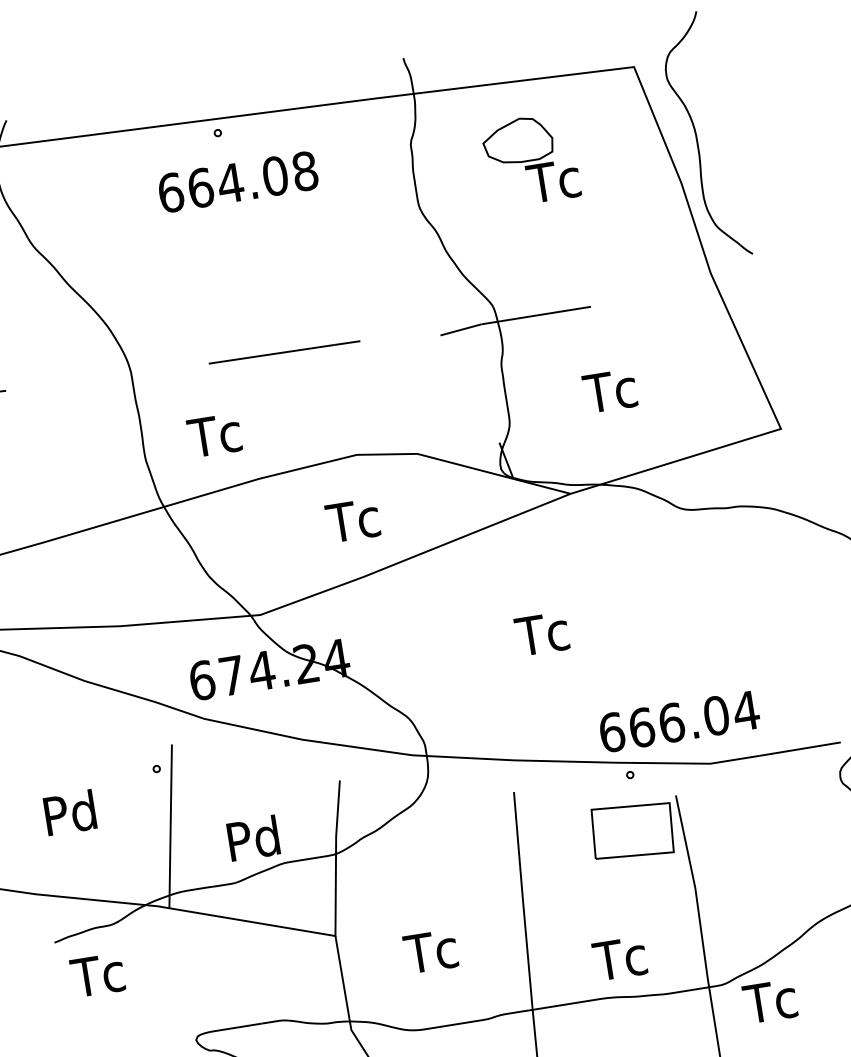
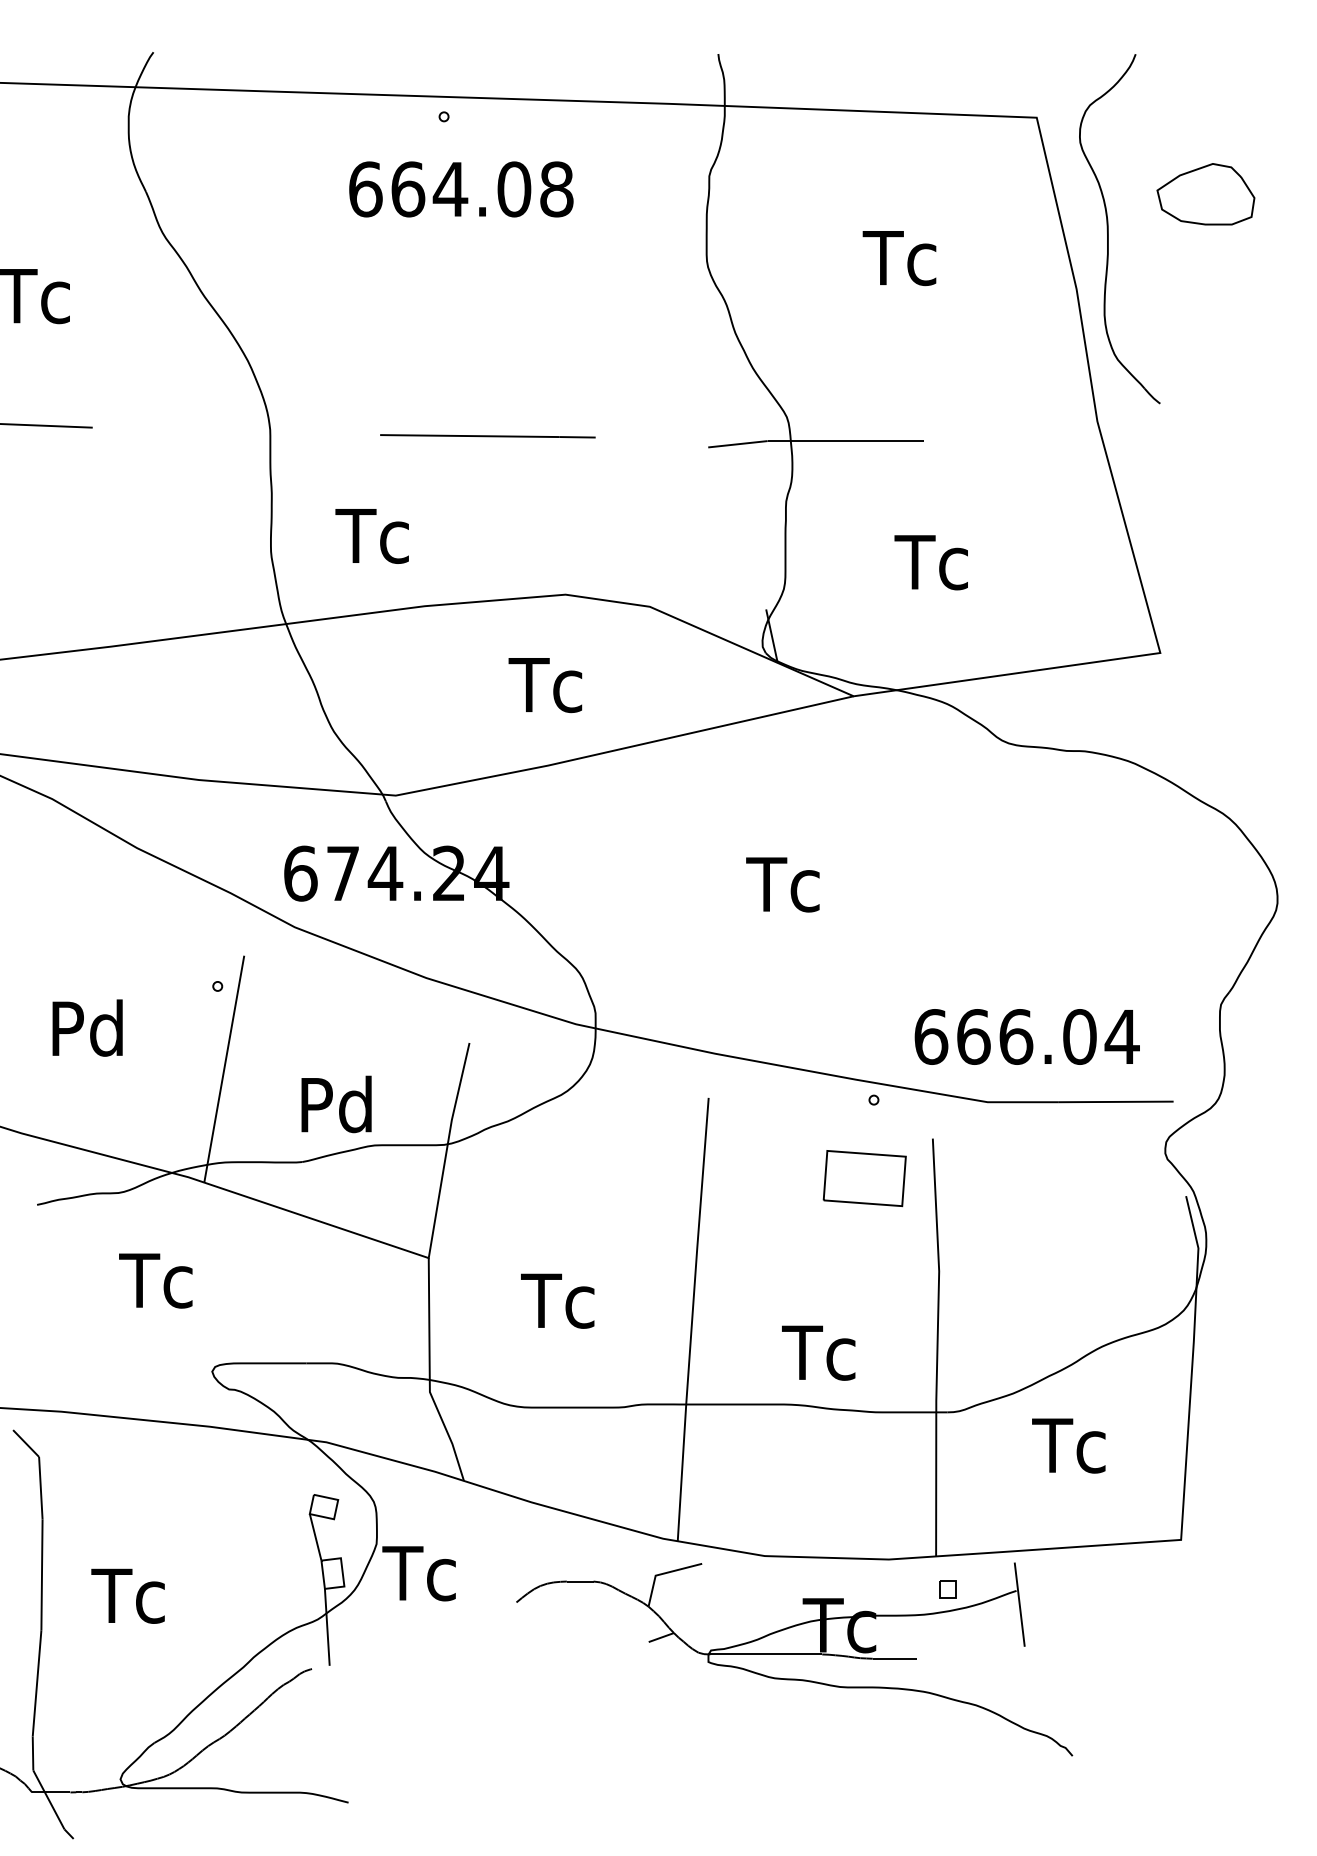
part: (517, 140) -> (1205, 194), moved
text: (678, 721) -> (1026, 1036), moved
part: (632, 831) -> (864, 1178), size x0.71
text: (97, 975) -> (155, 1280), moved
text: (769, 1001) -> (1068, 1445), moved

